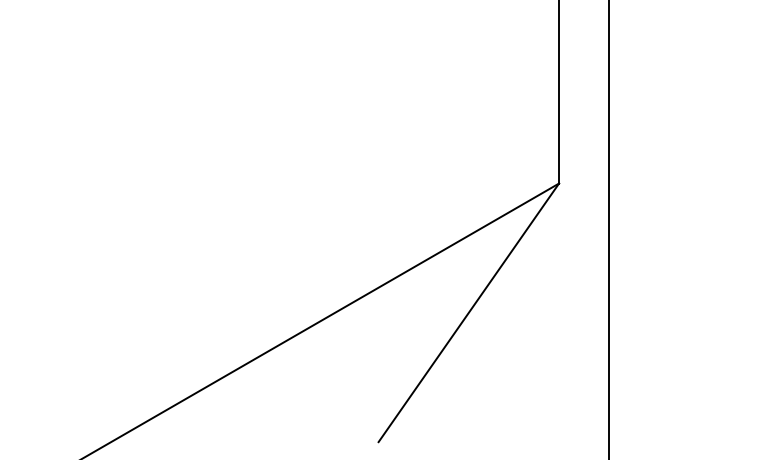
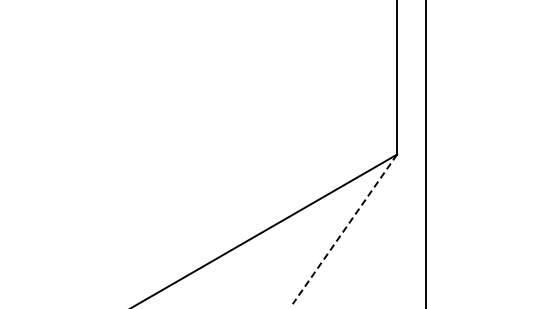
line: (468, 313) -> (344, 229), solid -> dashed

